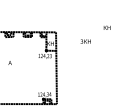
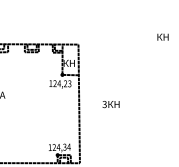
text: (85, 41) -> (110, 104), moved

